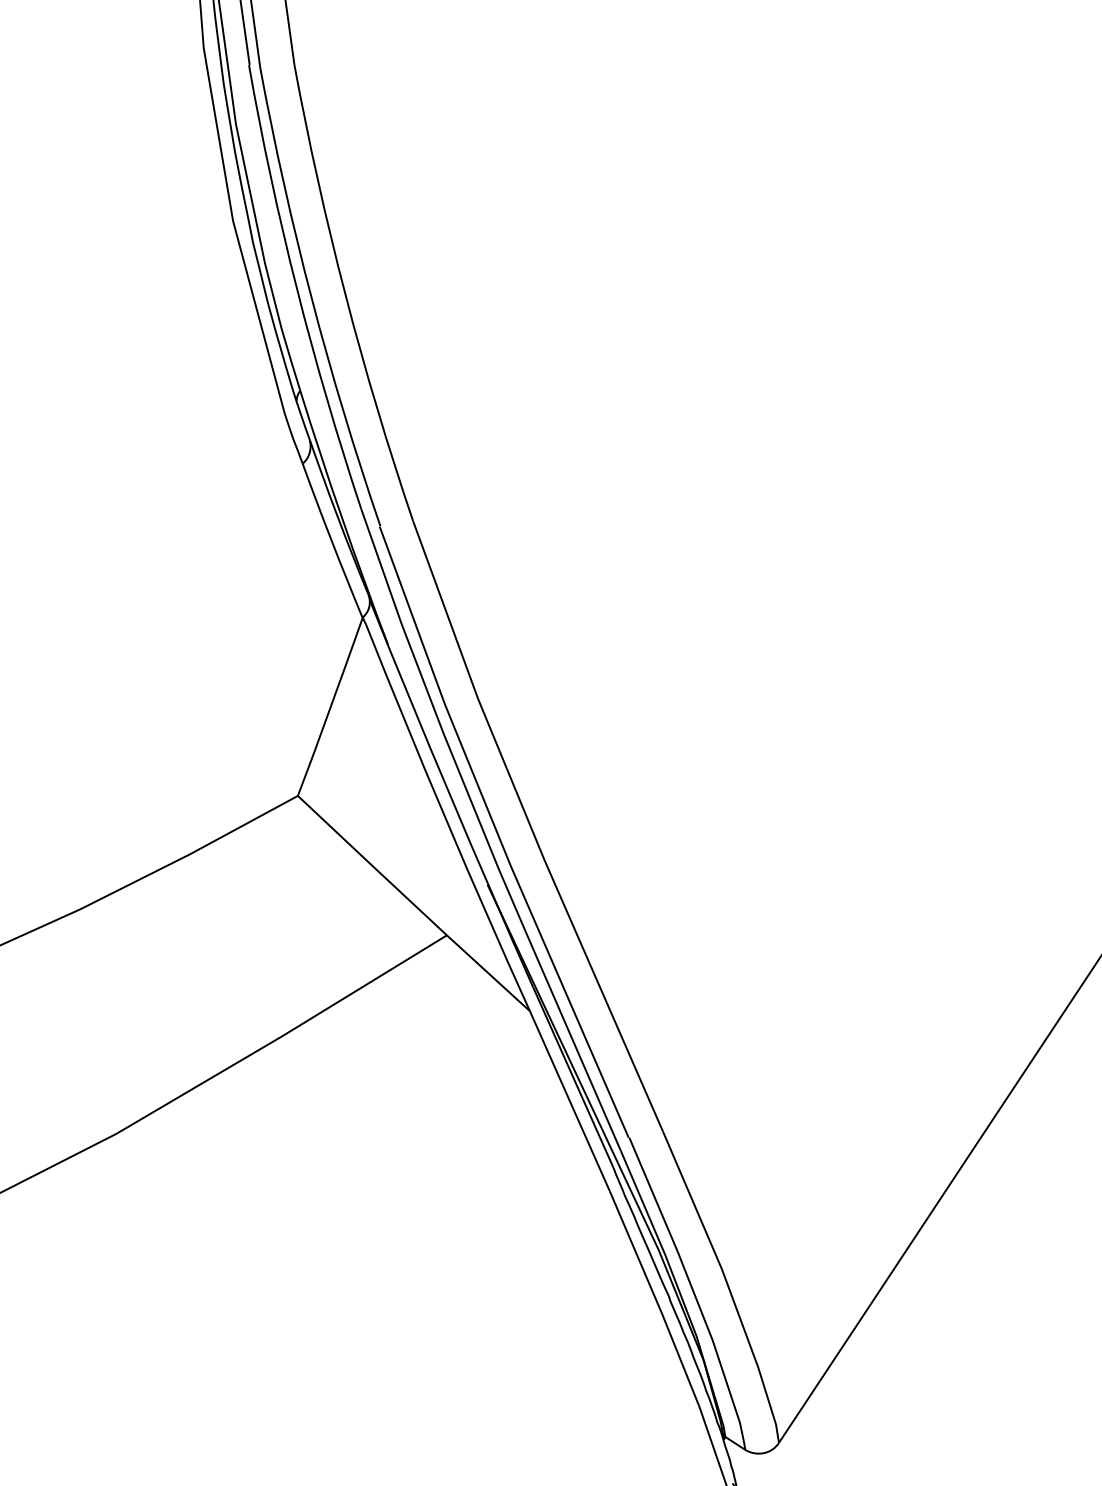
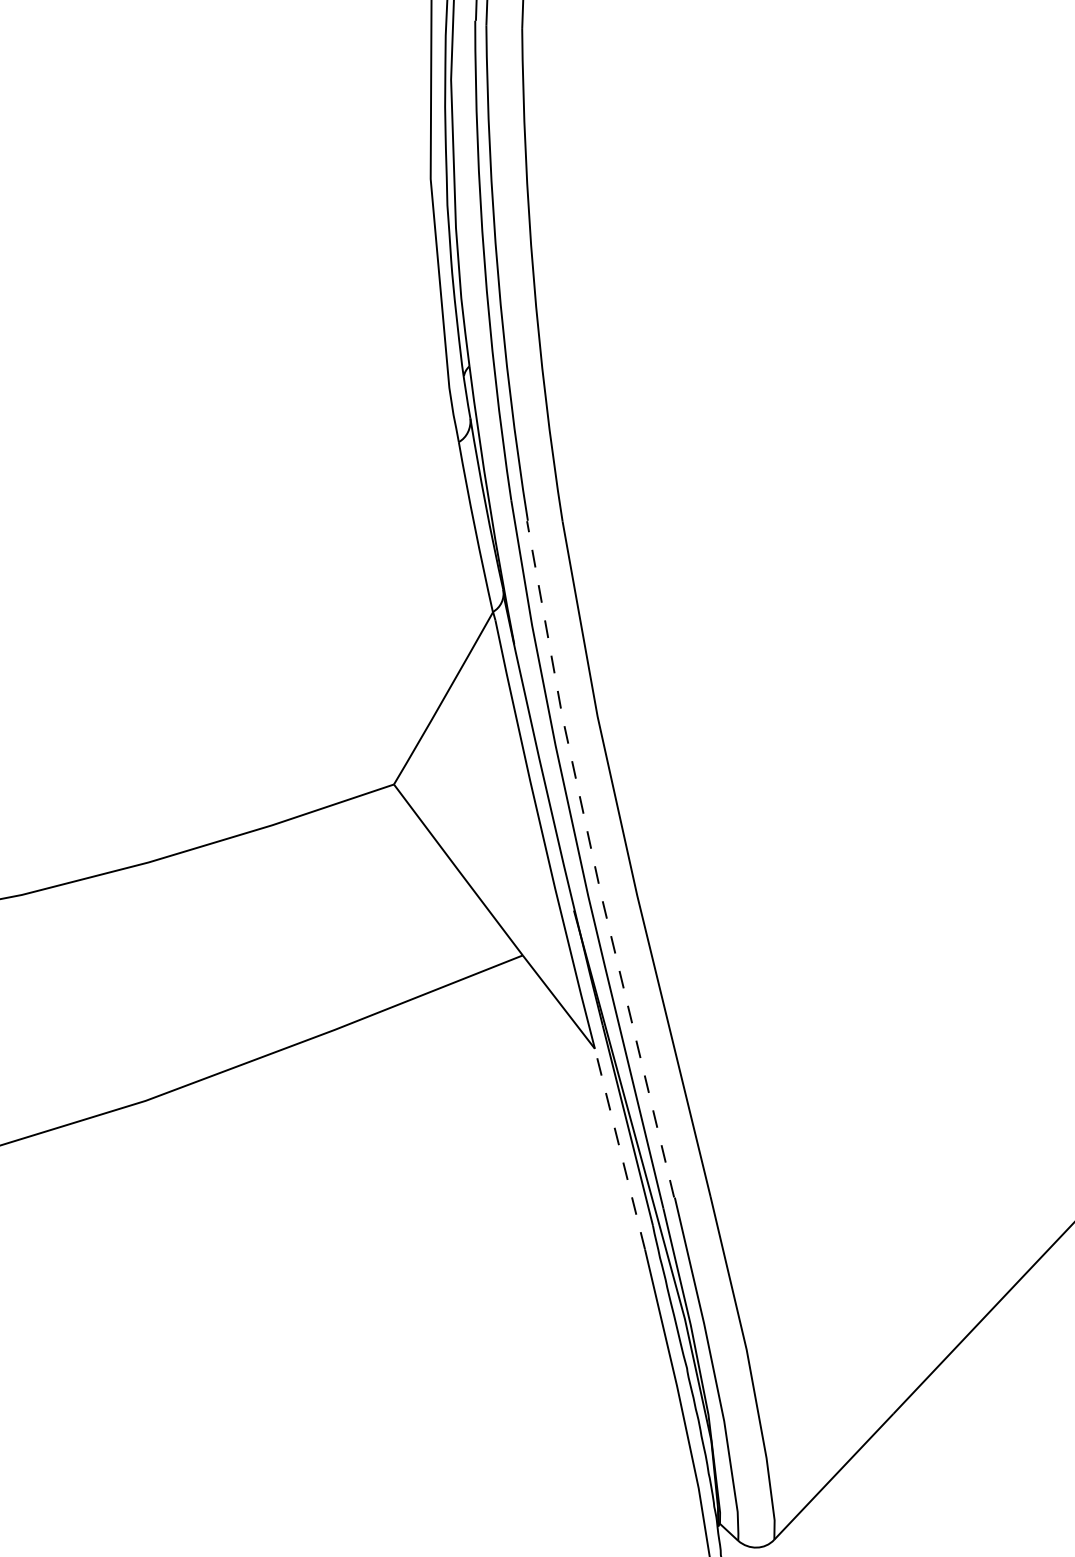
line: (497, 834) -> (593, 860), solid -> dashed
line: (569, 1101) -> (619, 1149), solid -> dashed

